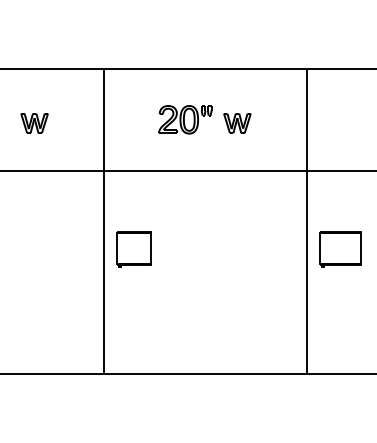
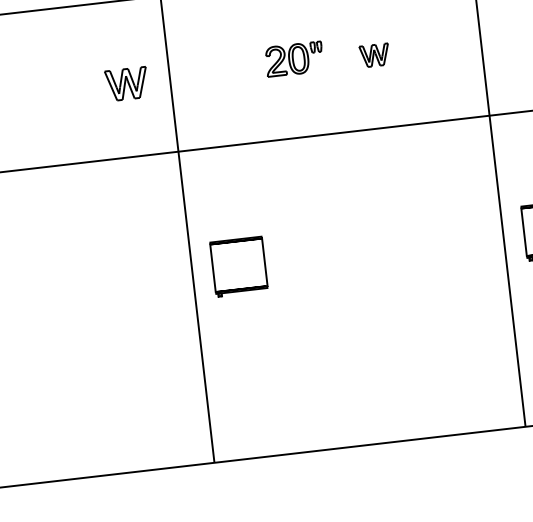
part: (185, 119) -> (294, 58), size x0.7
part: (34, 123) -> (126, 84), moved
part: (237, 123) -> (374, 55), size x0.7

